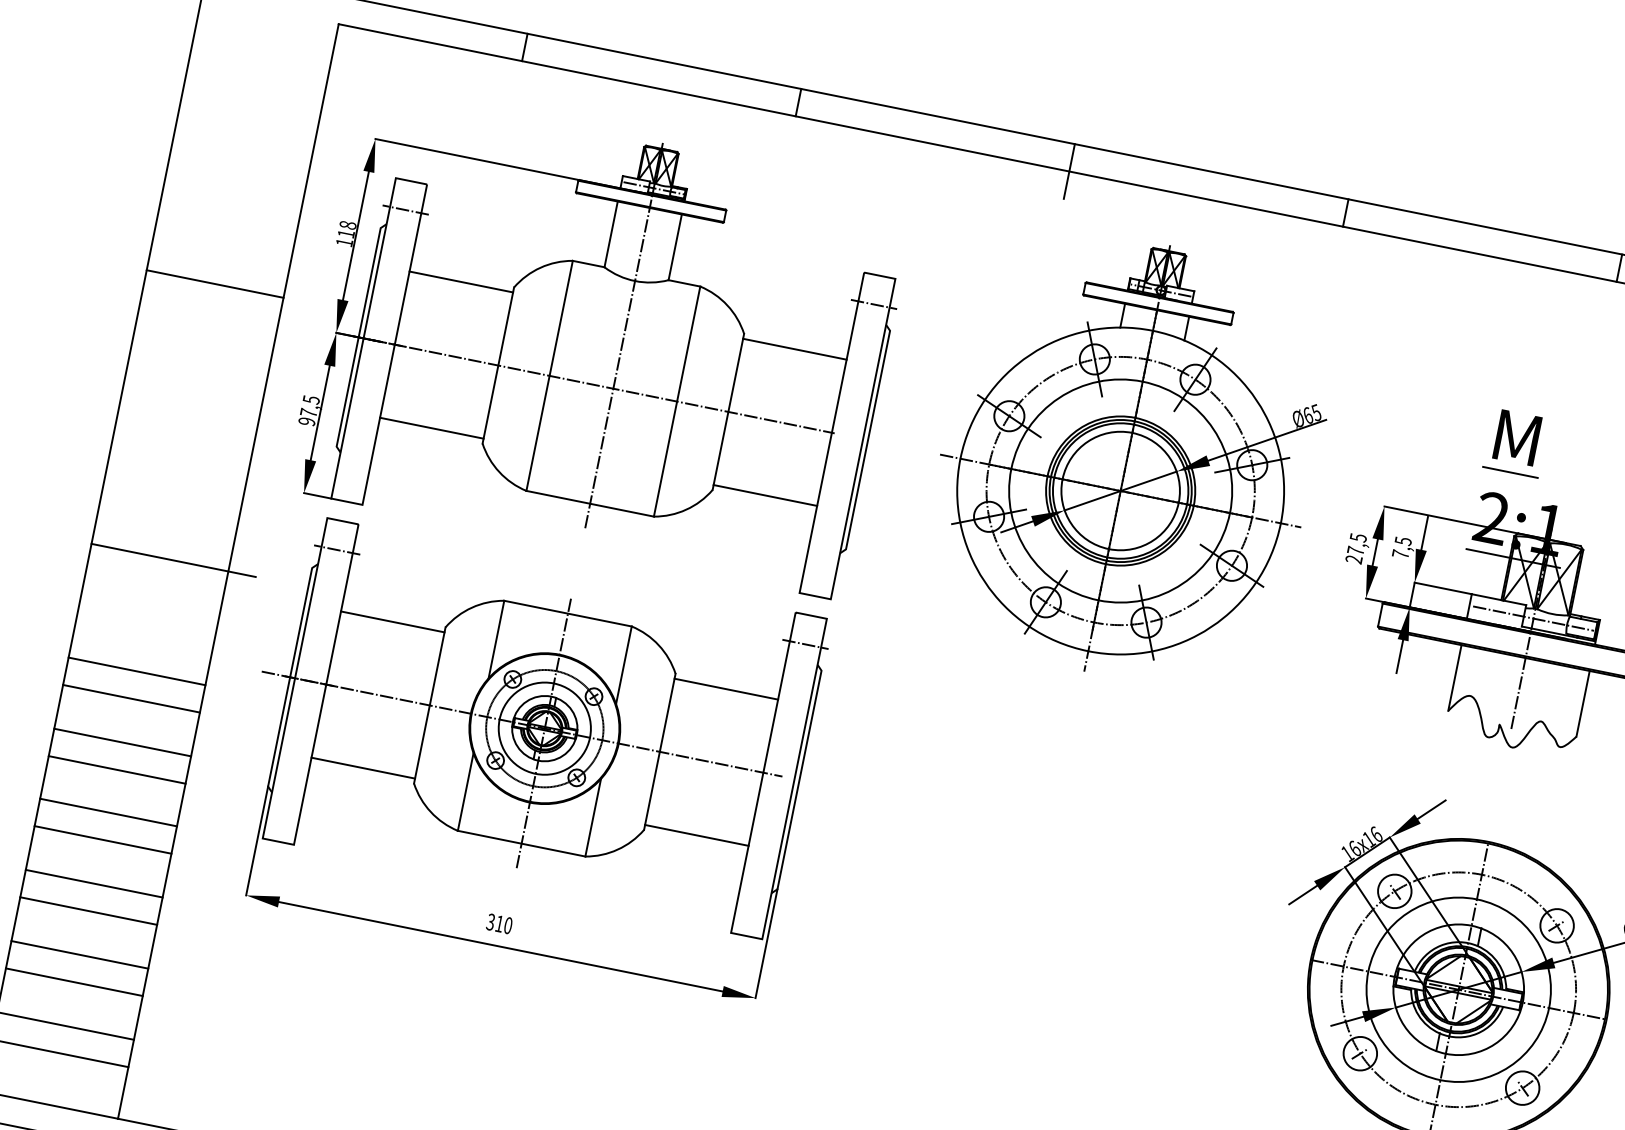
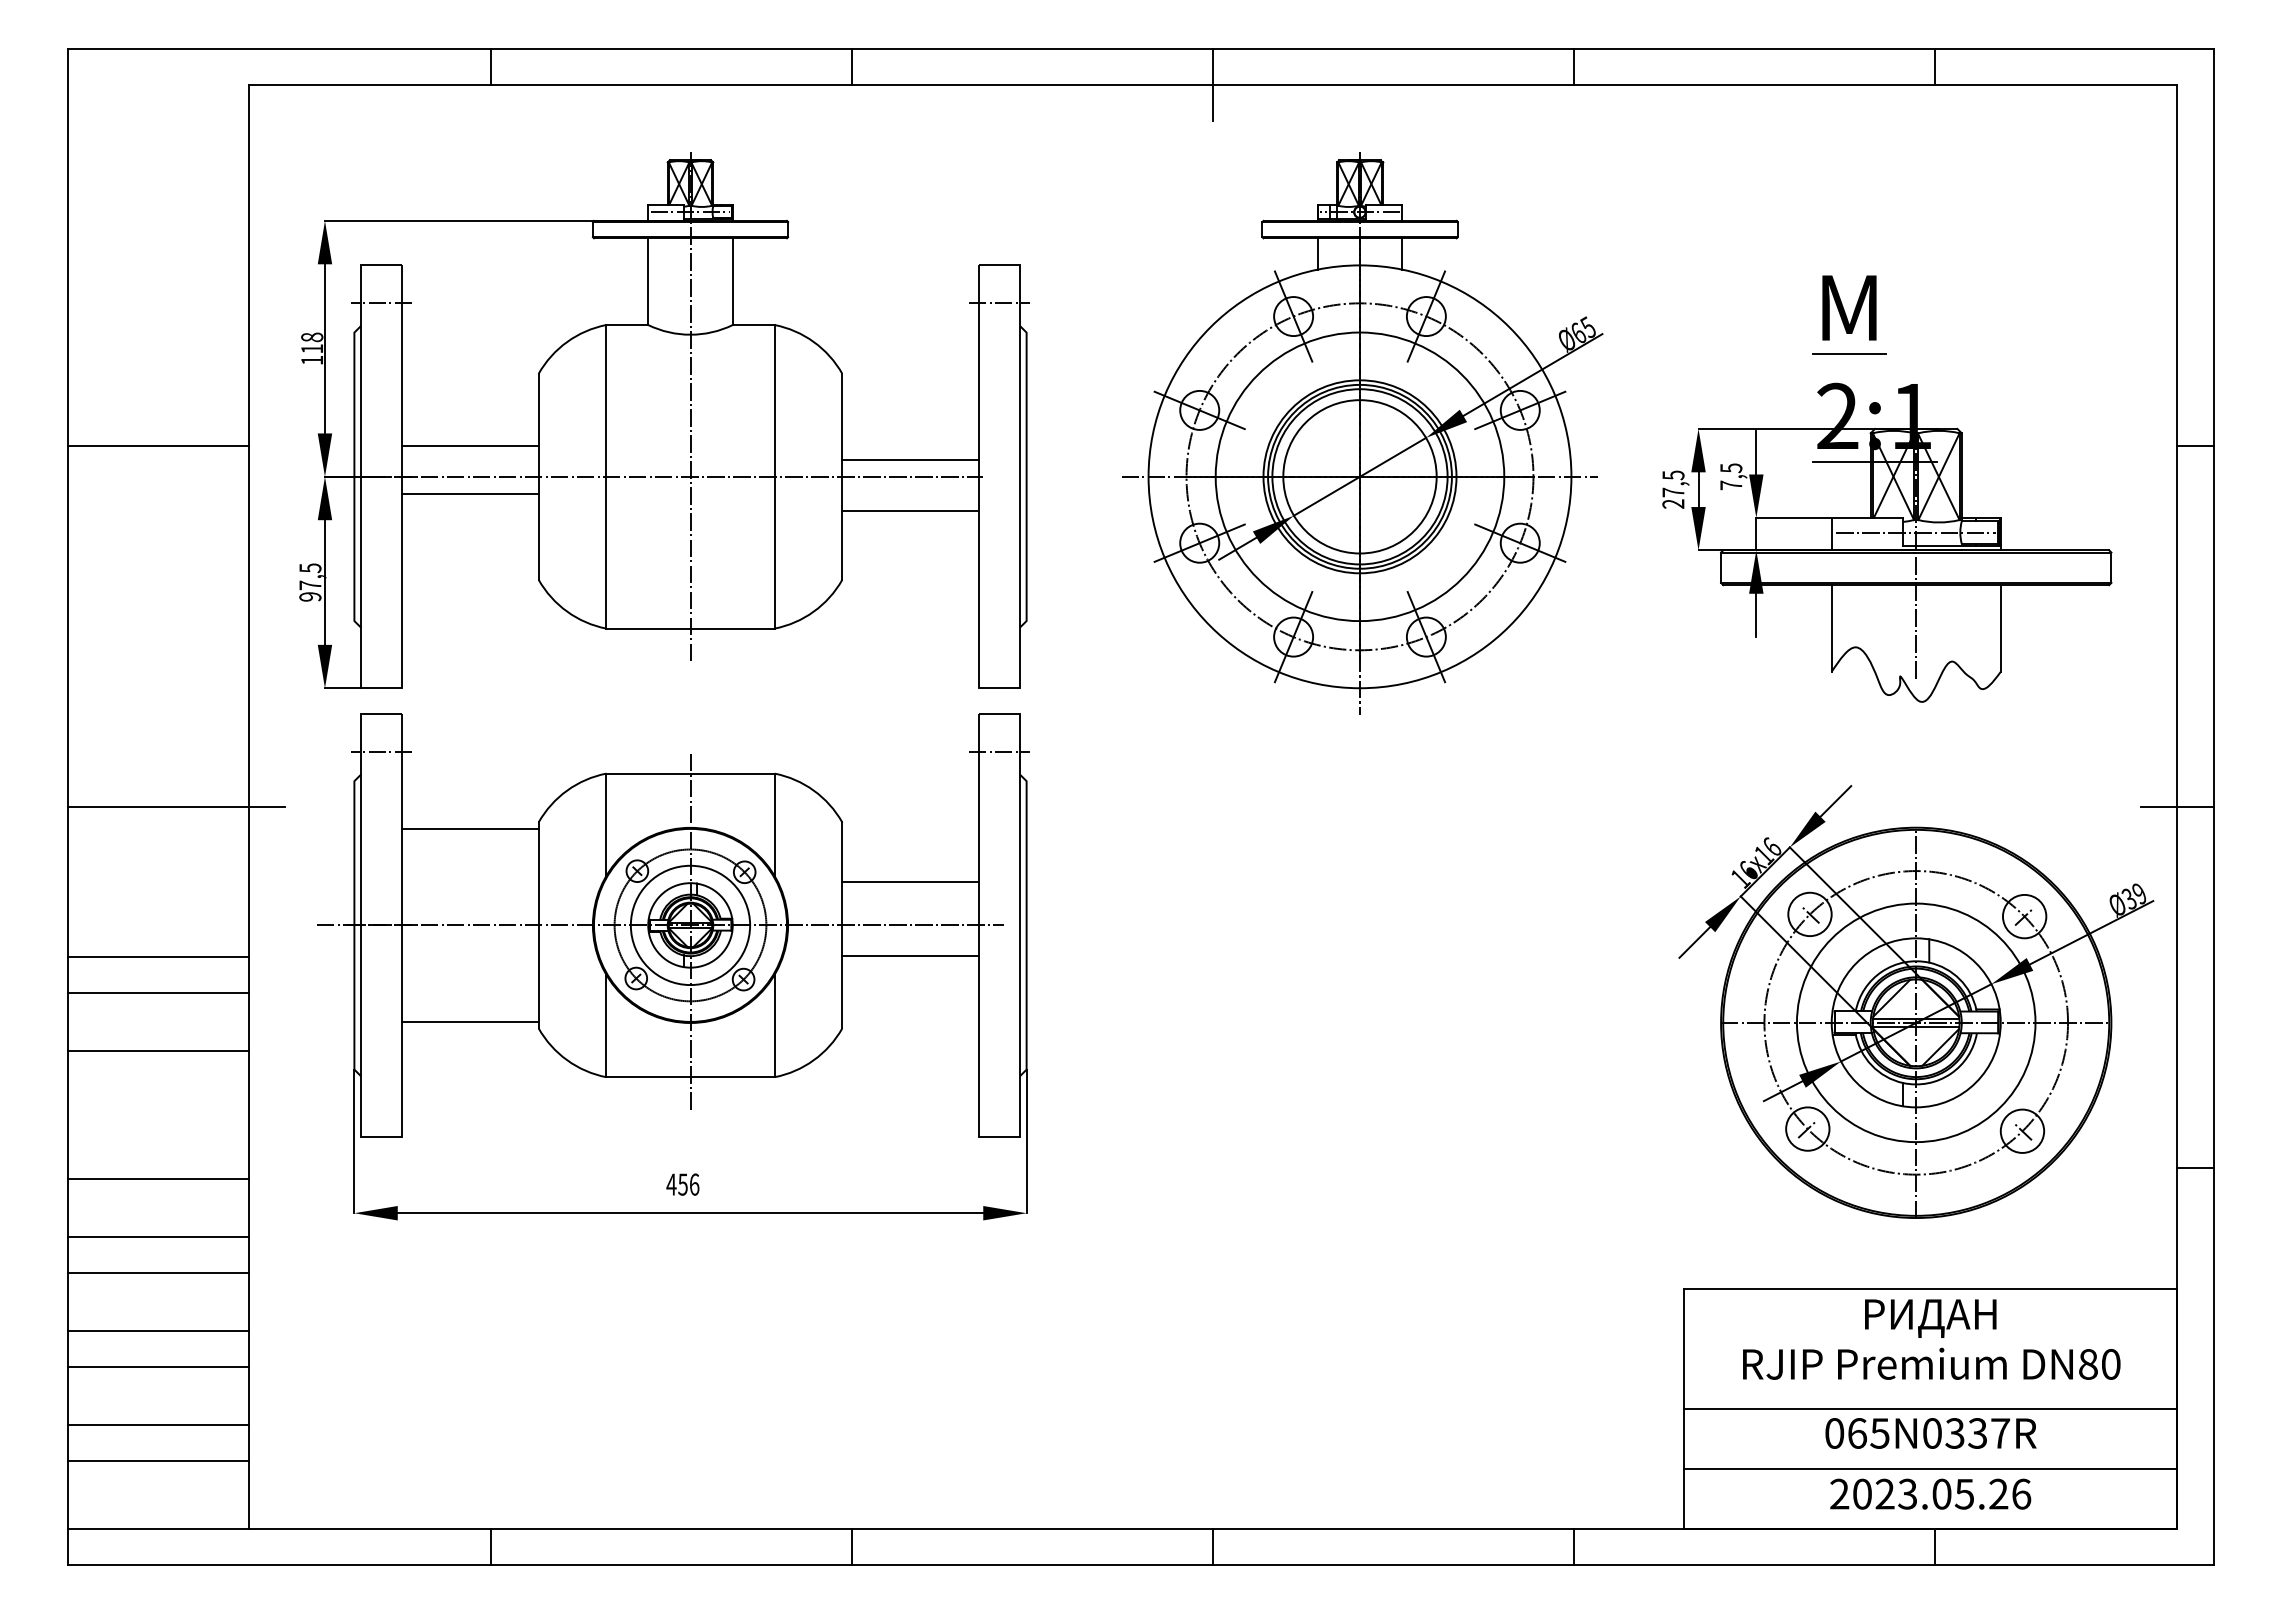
line: (461, 282) -> (470, 446), moved
line: (794, 349) -> (910, 460), moved
line: (431, 428) -> (470, 494), moved
line: (765, 495) -> (910, 511), moved
line: (726, 688) -> (910, 881), moved
line: (116, 770) -> (158, 1087), removed
line: (108, 812) -> (158, 1143), removed
line: (696, 835) -> (910, 955), moved
text: (499, 923) -> (682, 1184), 310 -> 456

